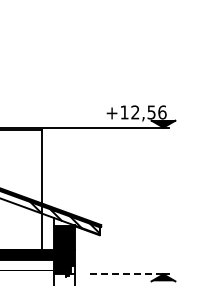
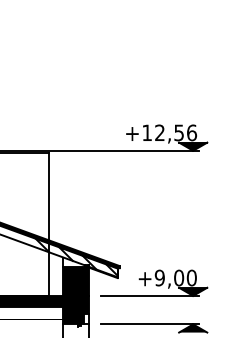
part: (130, 239) -> (154, 283), added
line: (124, 274) -> (147, 324), dashed -> solid

